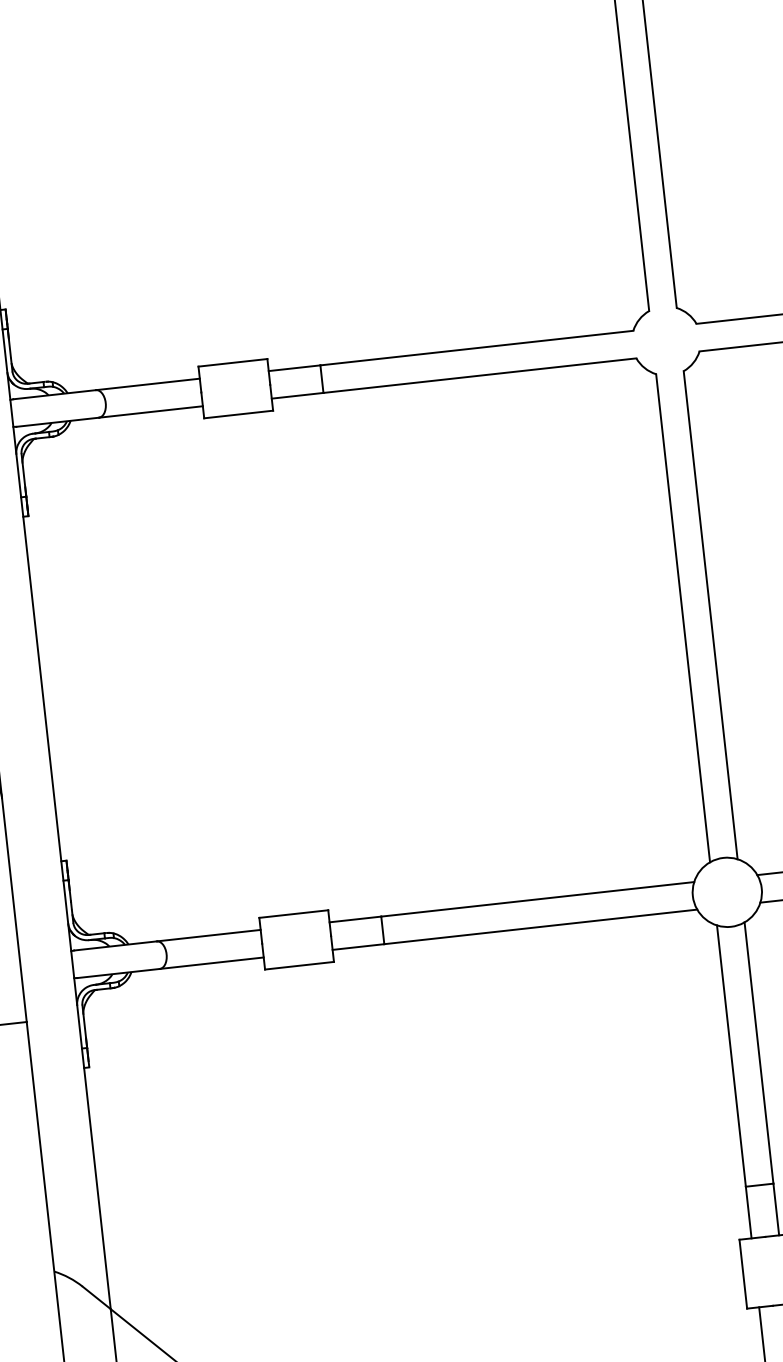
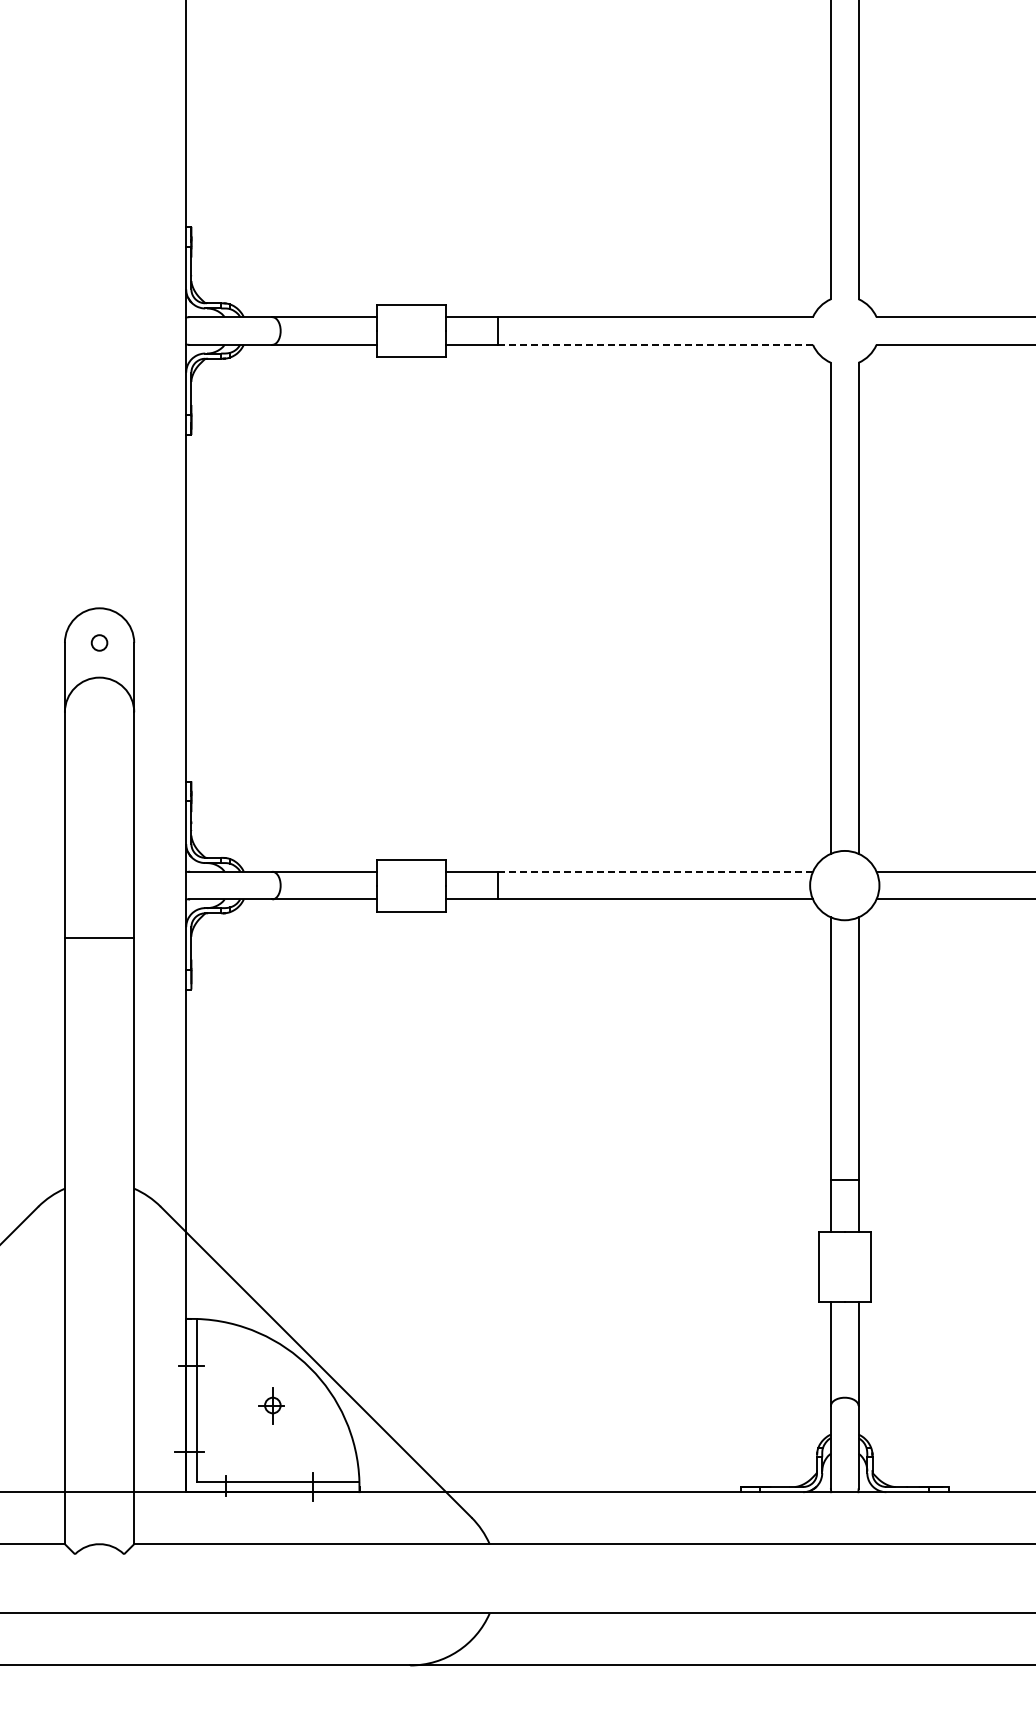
line: (480, 375) -> (656, 344), solid -> dashed
line: (537, 899) -> (655, 871), solid -> dashed

